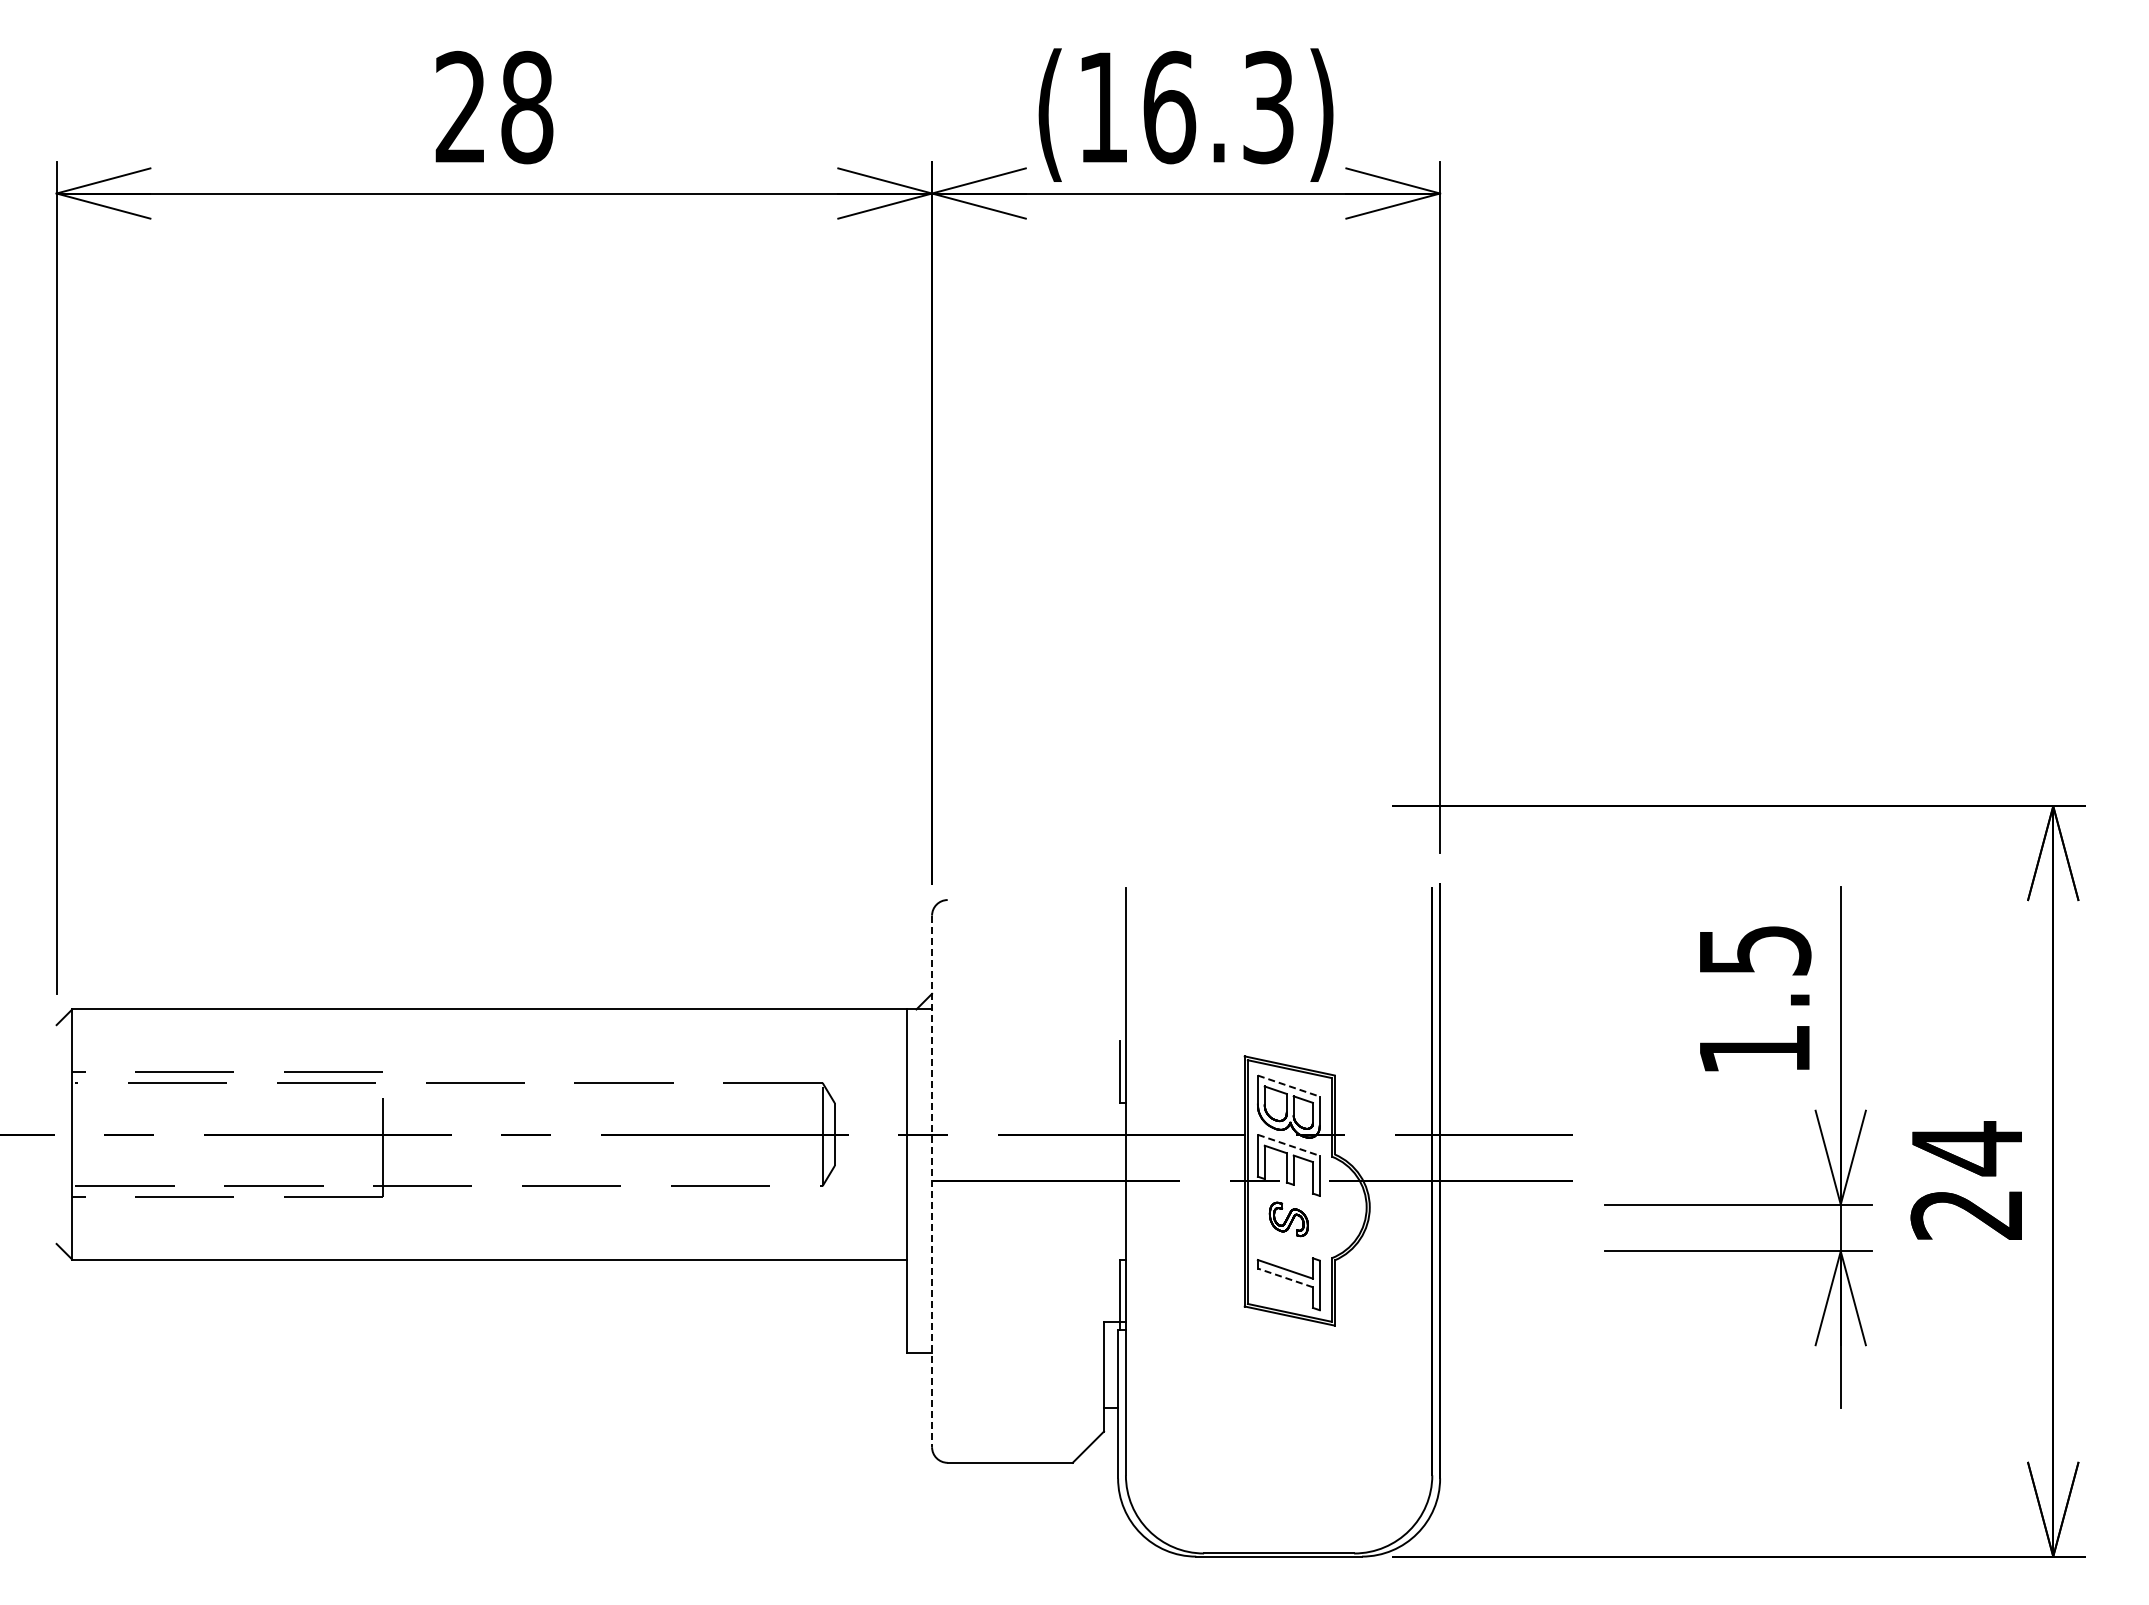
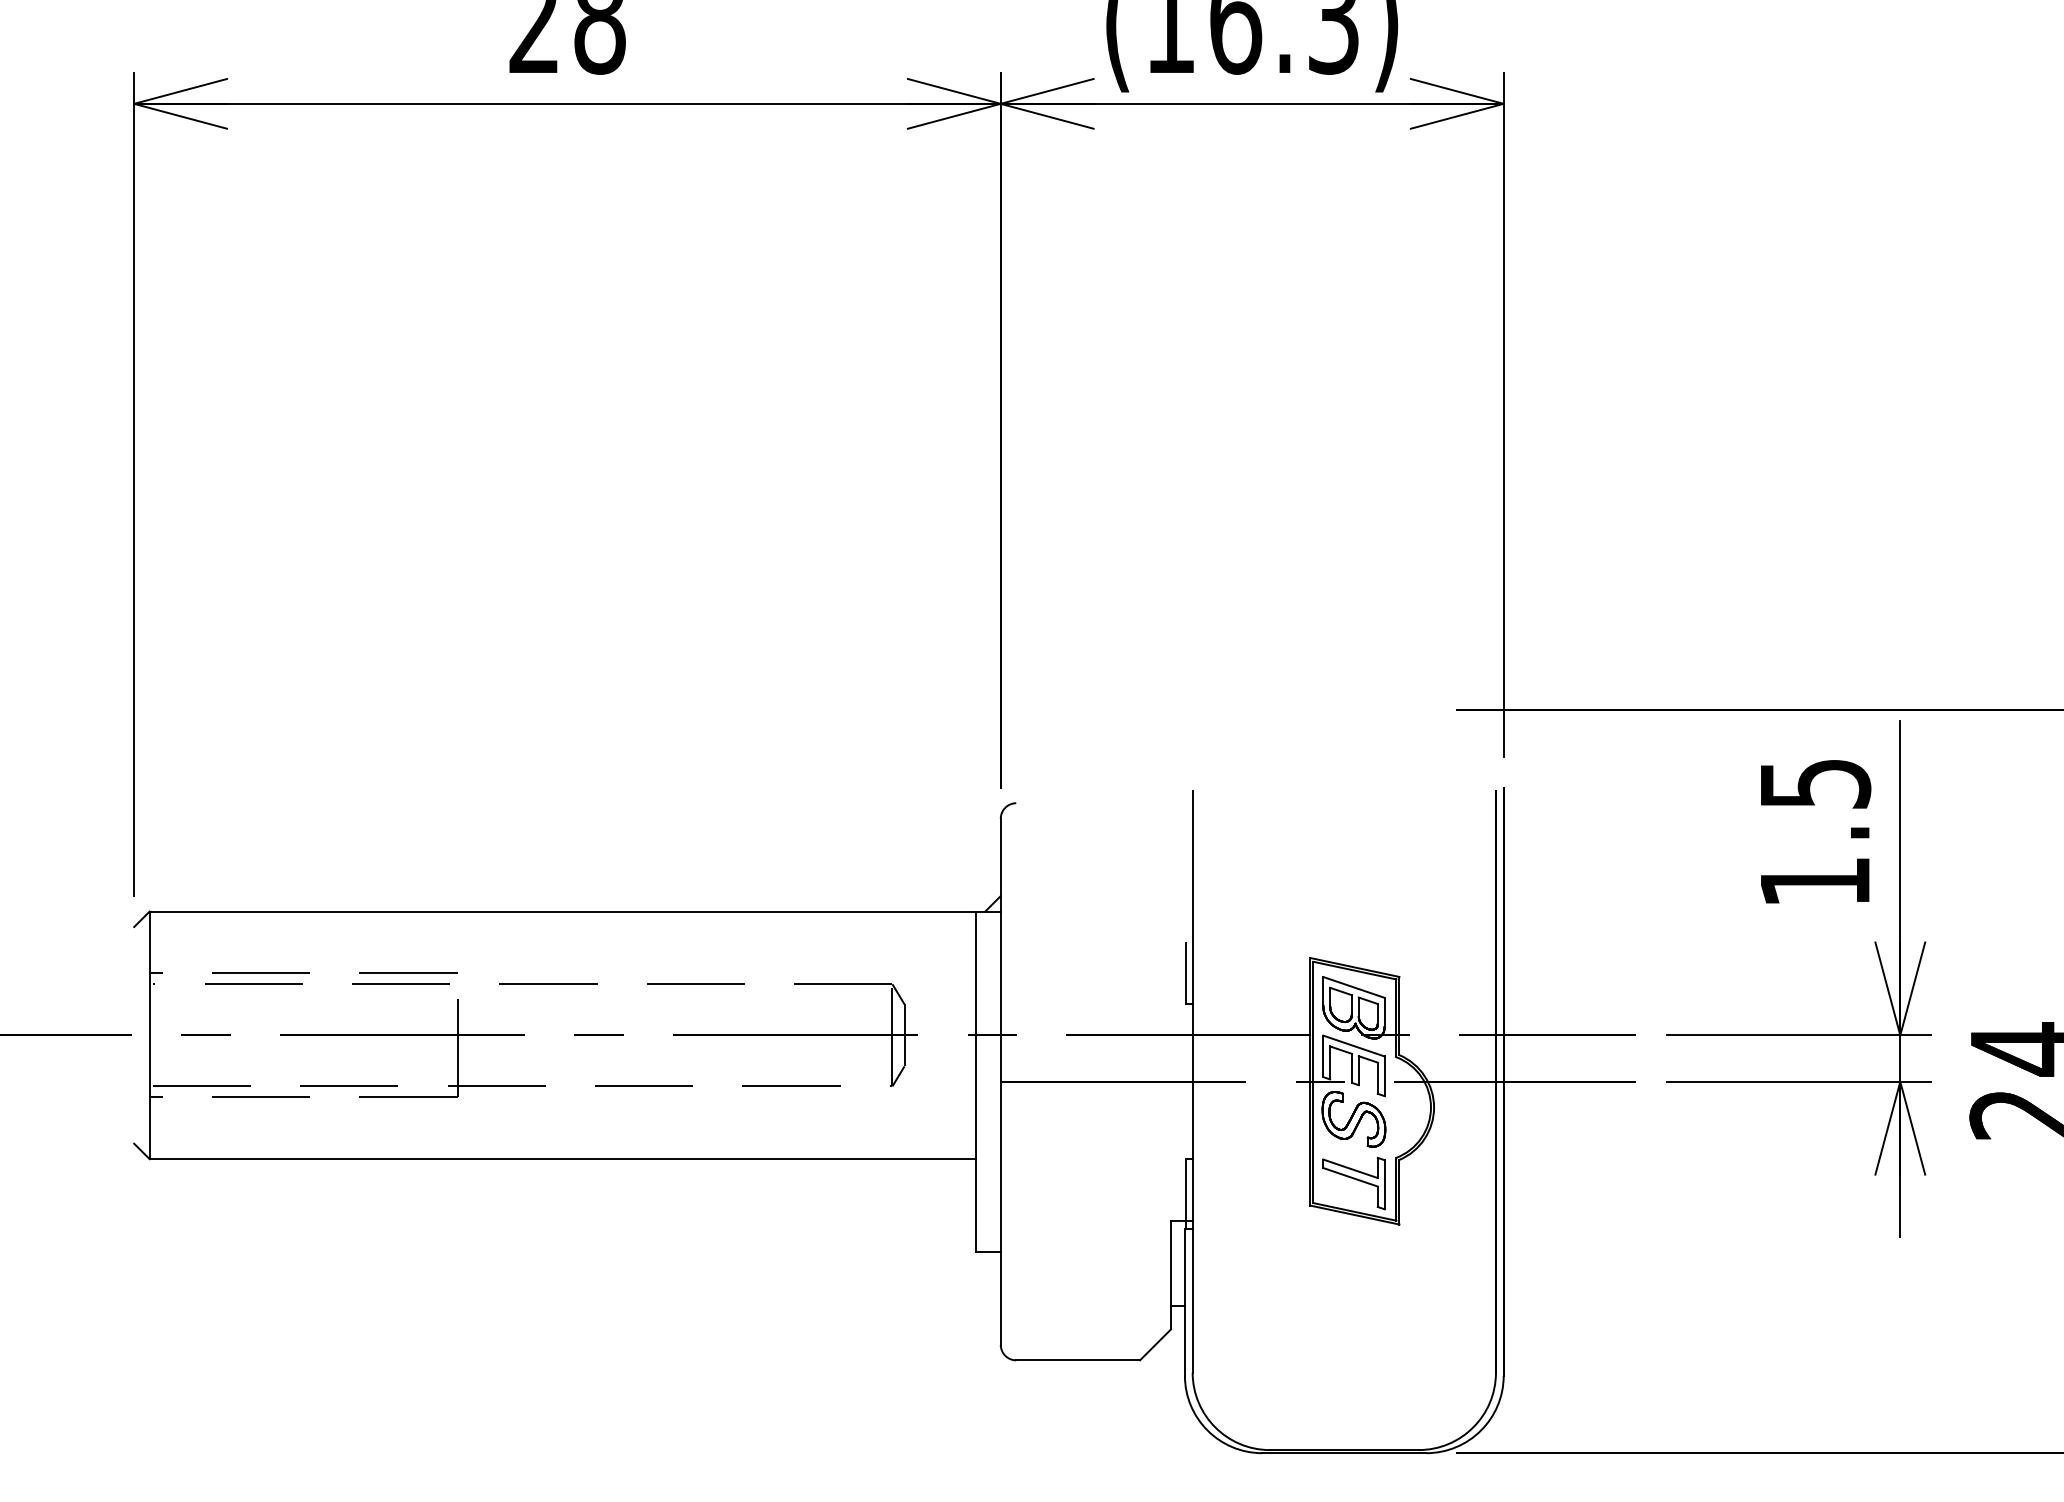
line: (1288, 1086) -> (1353, 987), dashed -> solid
line: (1288, 1145) -> (1353, 1046), dashed -> solid
line: (932, 1181) -> (1001, 1081), dashed -> solid
part: (1738, 1204) -> (1799, 1035), moved
part: (1288, 1219) -> (1353, 1119), size x1.67
line: (1284, 1277) -> (1349, 1176), dashed -> solid

